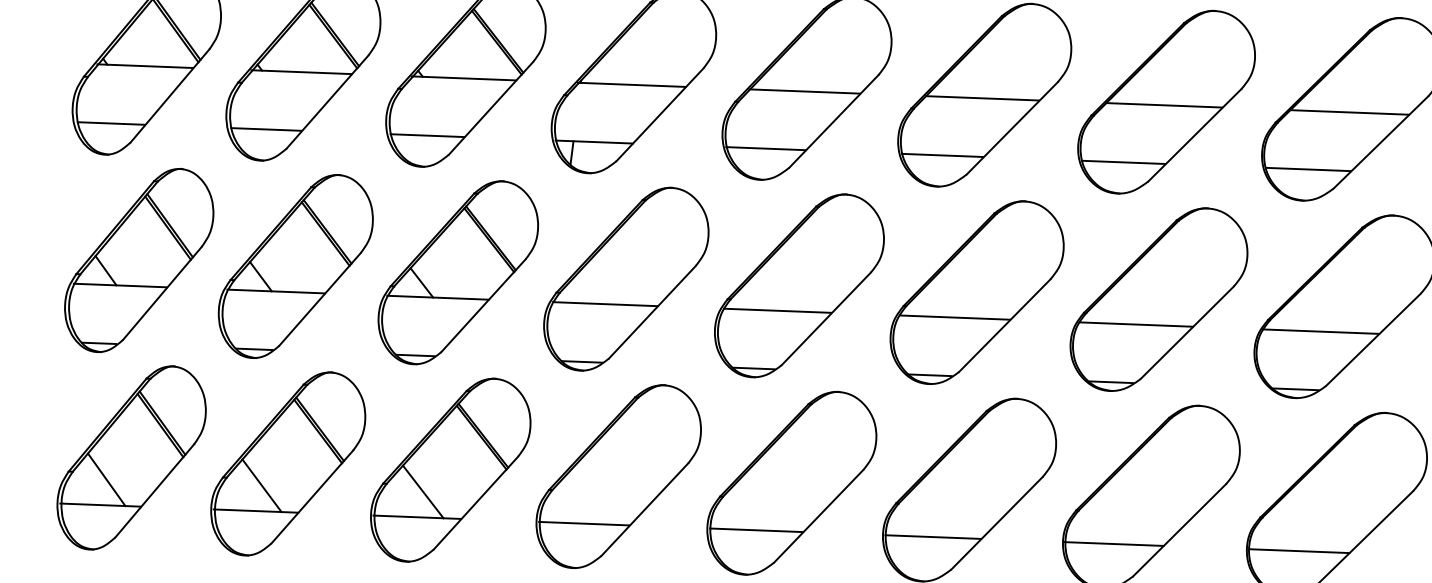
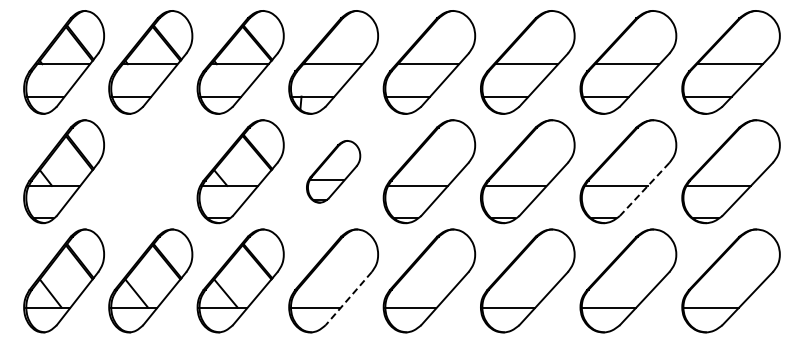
part: (295, 266) -> (150, 171), removed
part: (626, 278) -> (333, 171), size x0.6
line: (1186, 332) -> (644, 189), solid -> dashed
line: (644, 511) -> (348, 299), solid -> dashed

